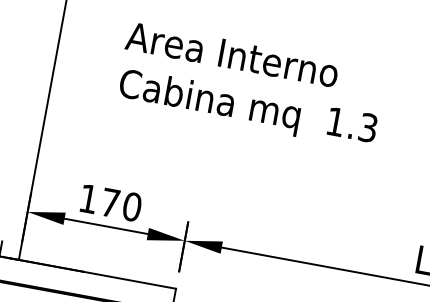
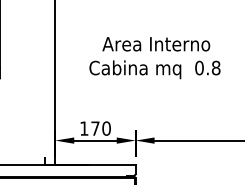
text: (232, 55) -> (156, 44), moved
text: (351, 123) -> (207, 67), 1.3 -> 0.8

